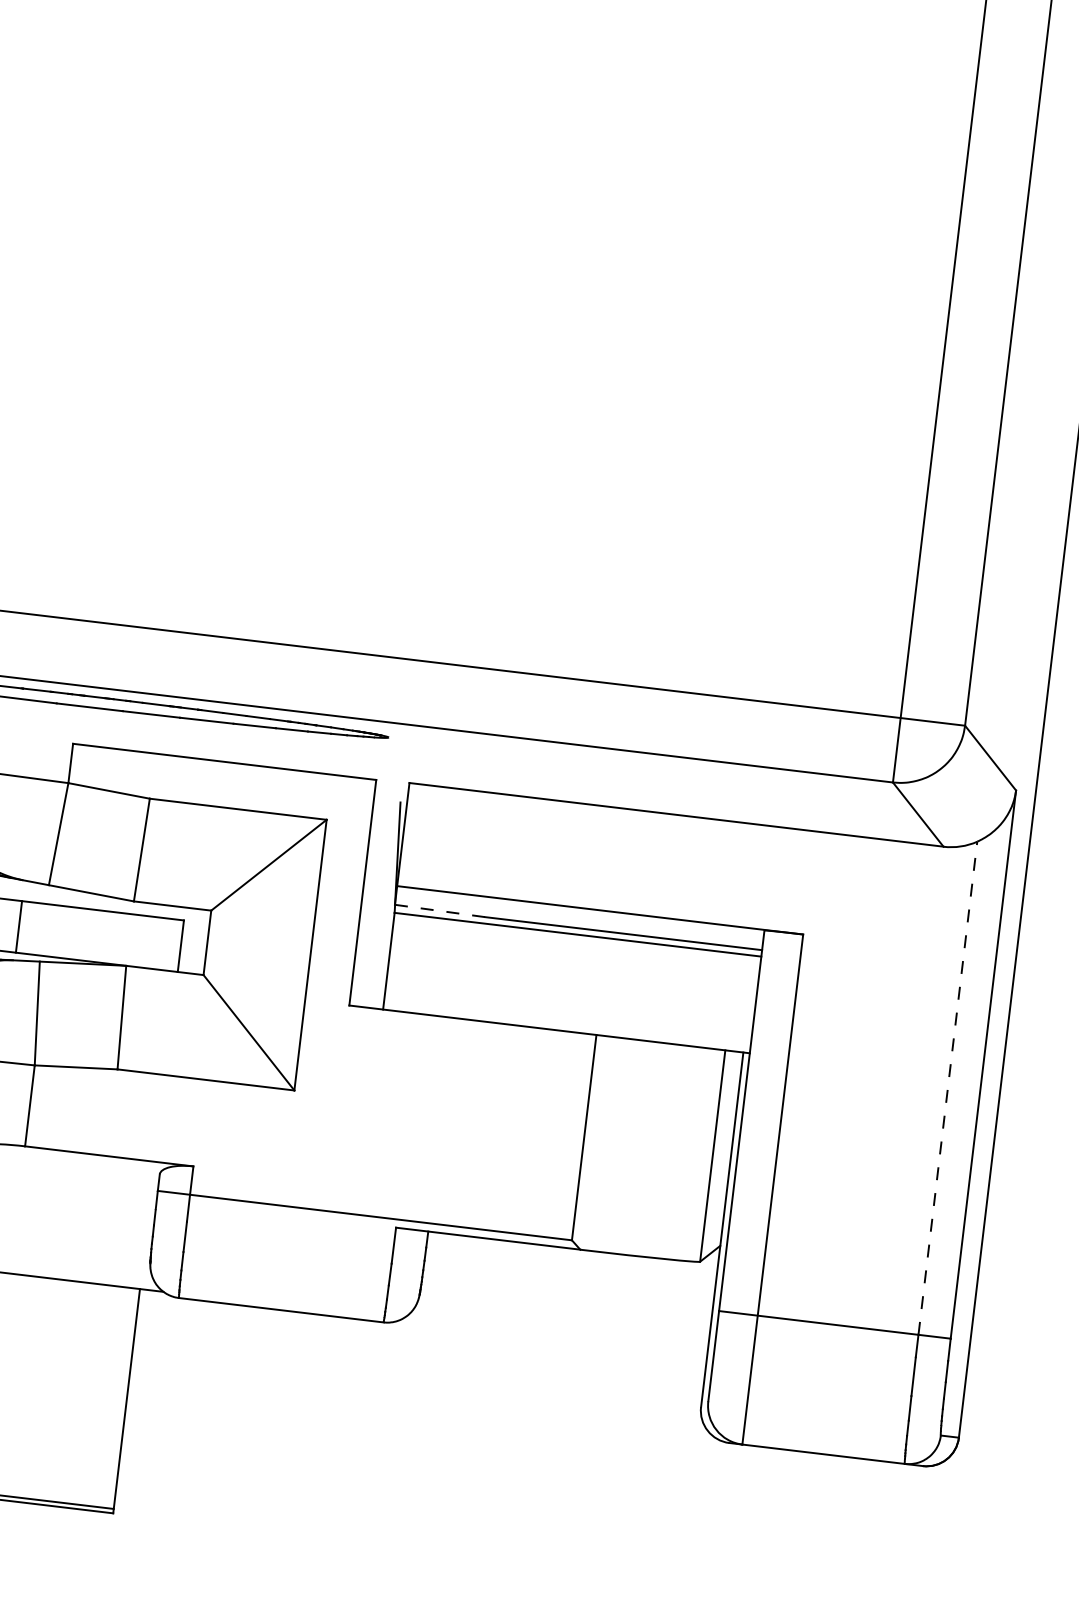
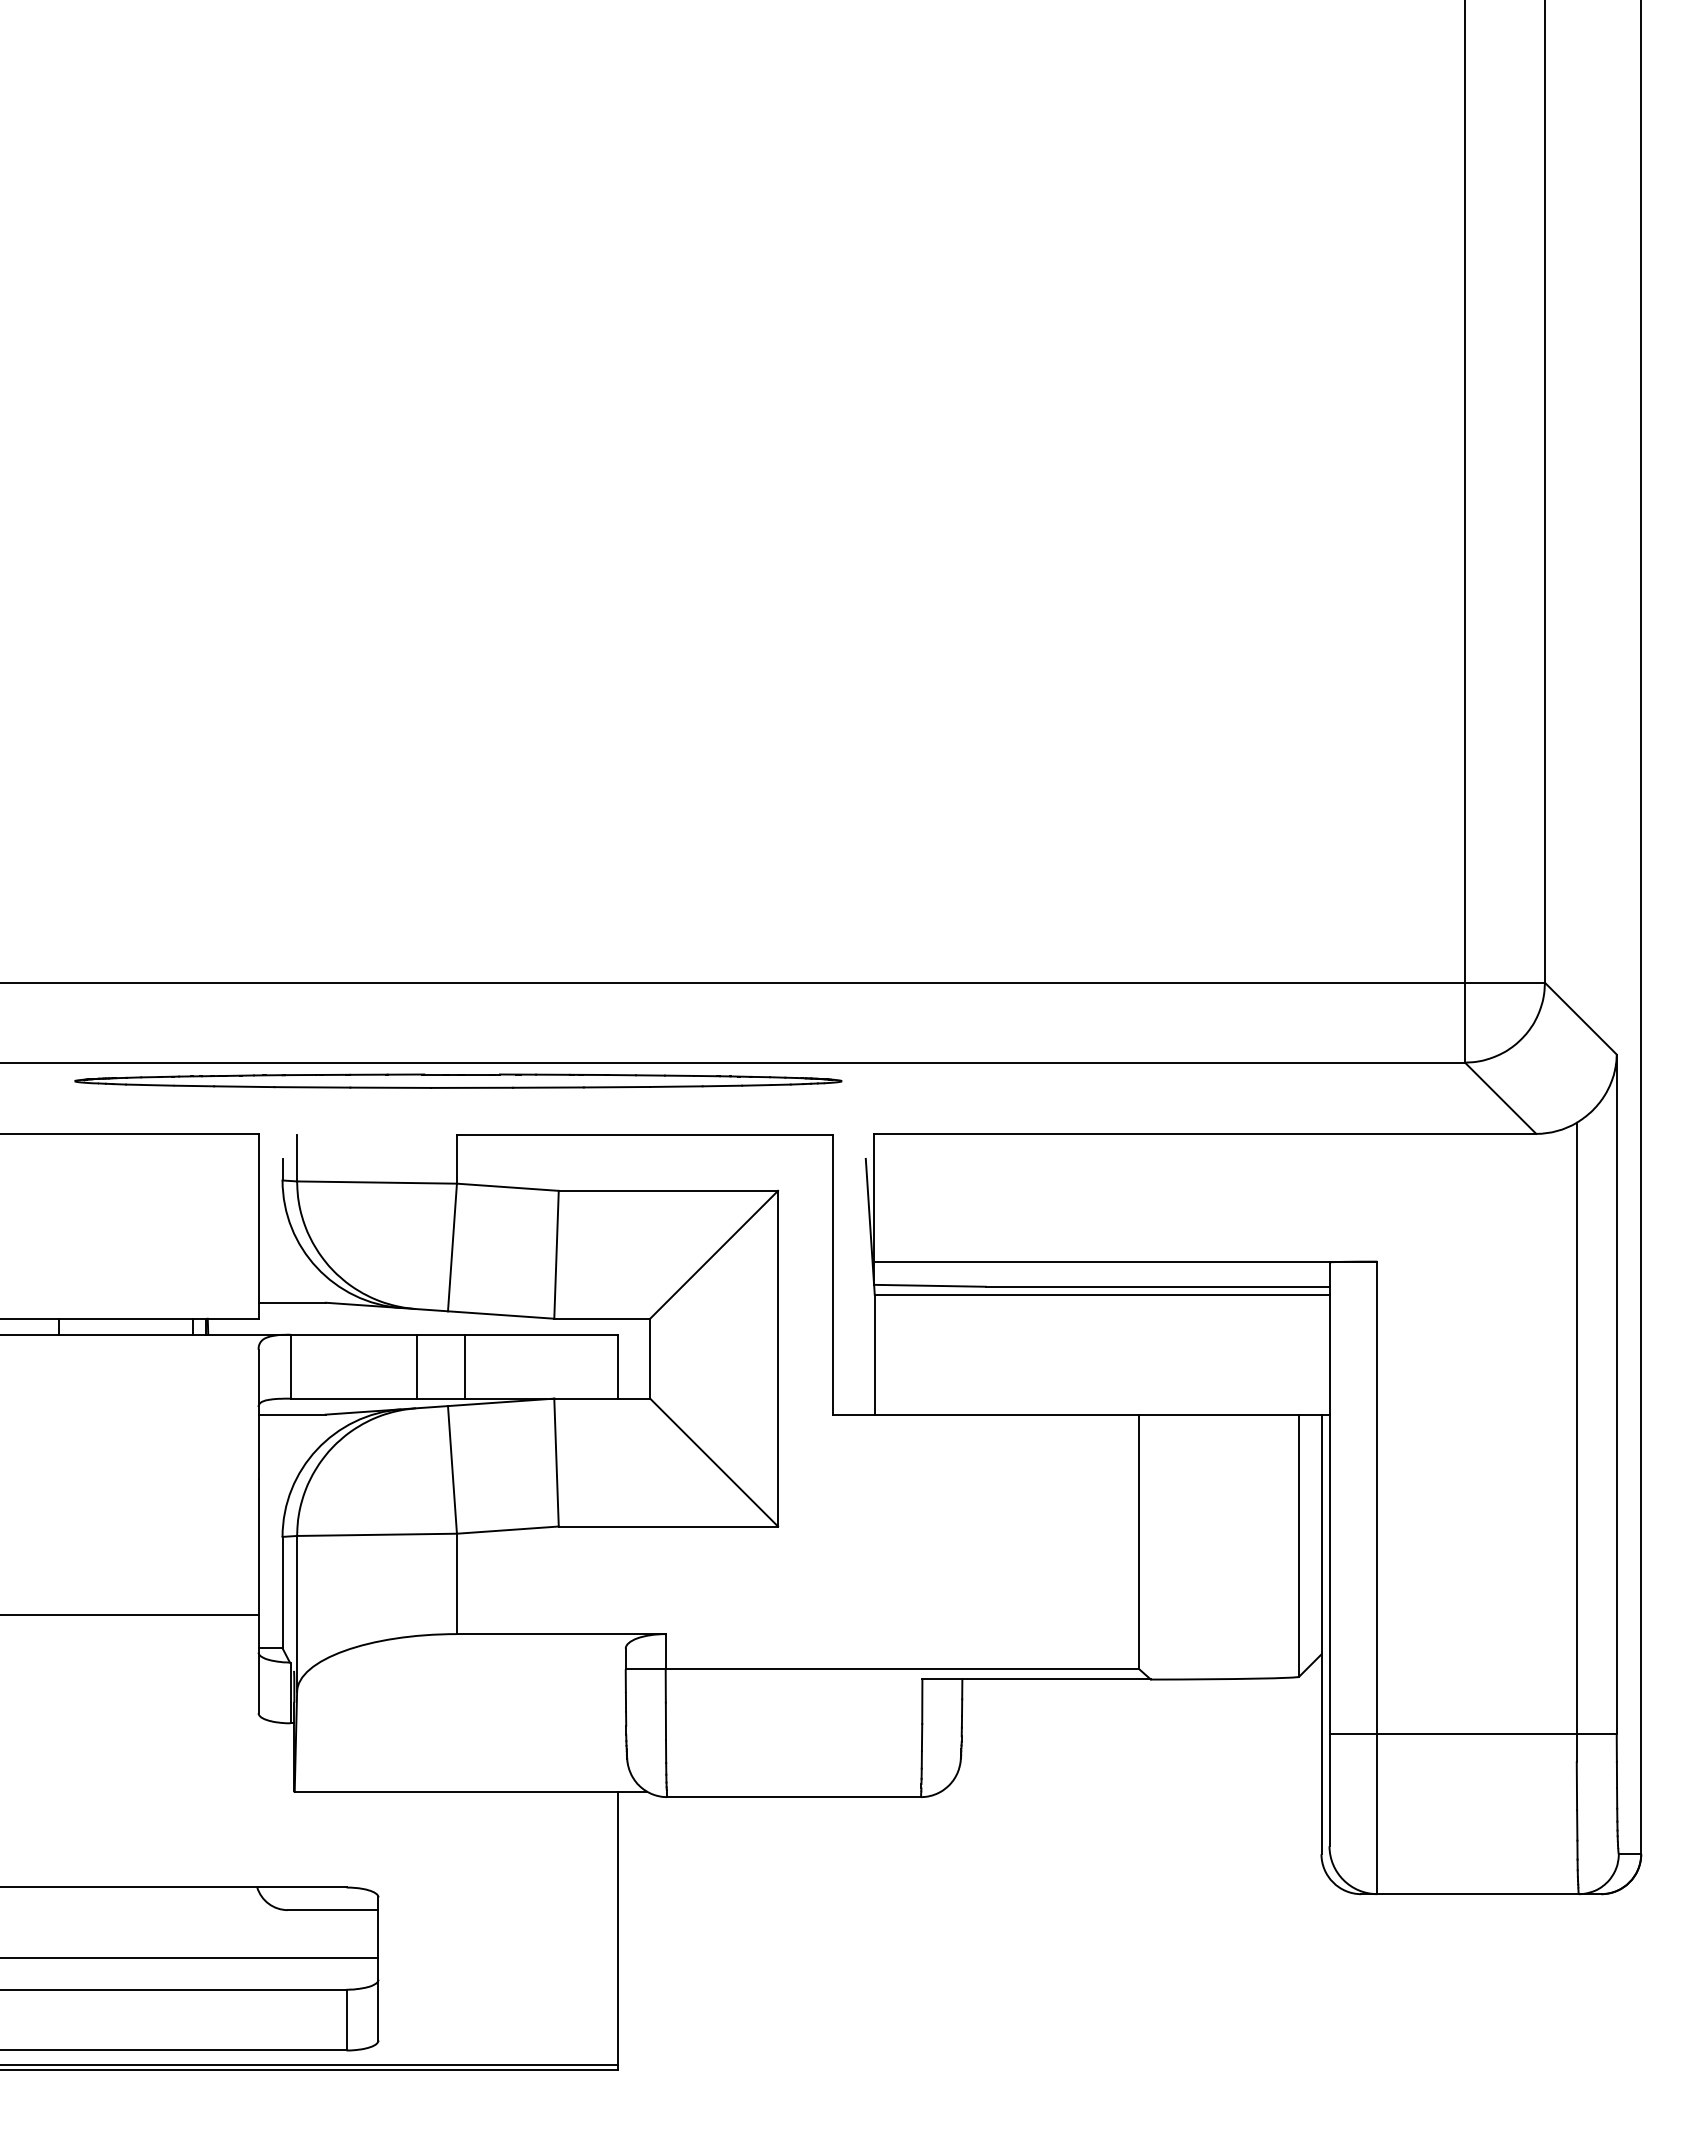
line: (439, 910) -> (929, 1285), dashed -> solid
line: (57, 931) -> (465, 1366), added
line: (947, 1088) -> (1576, 1428), dashed -> solid

